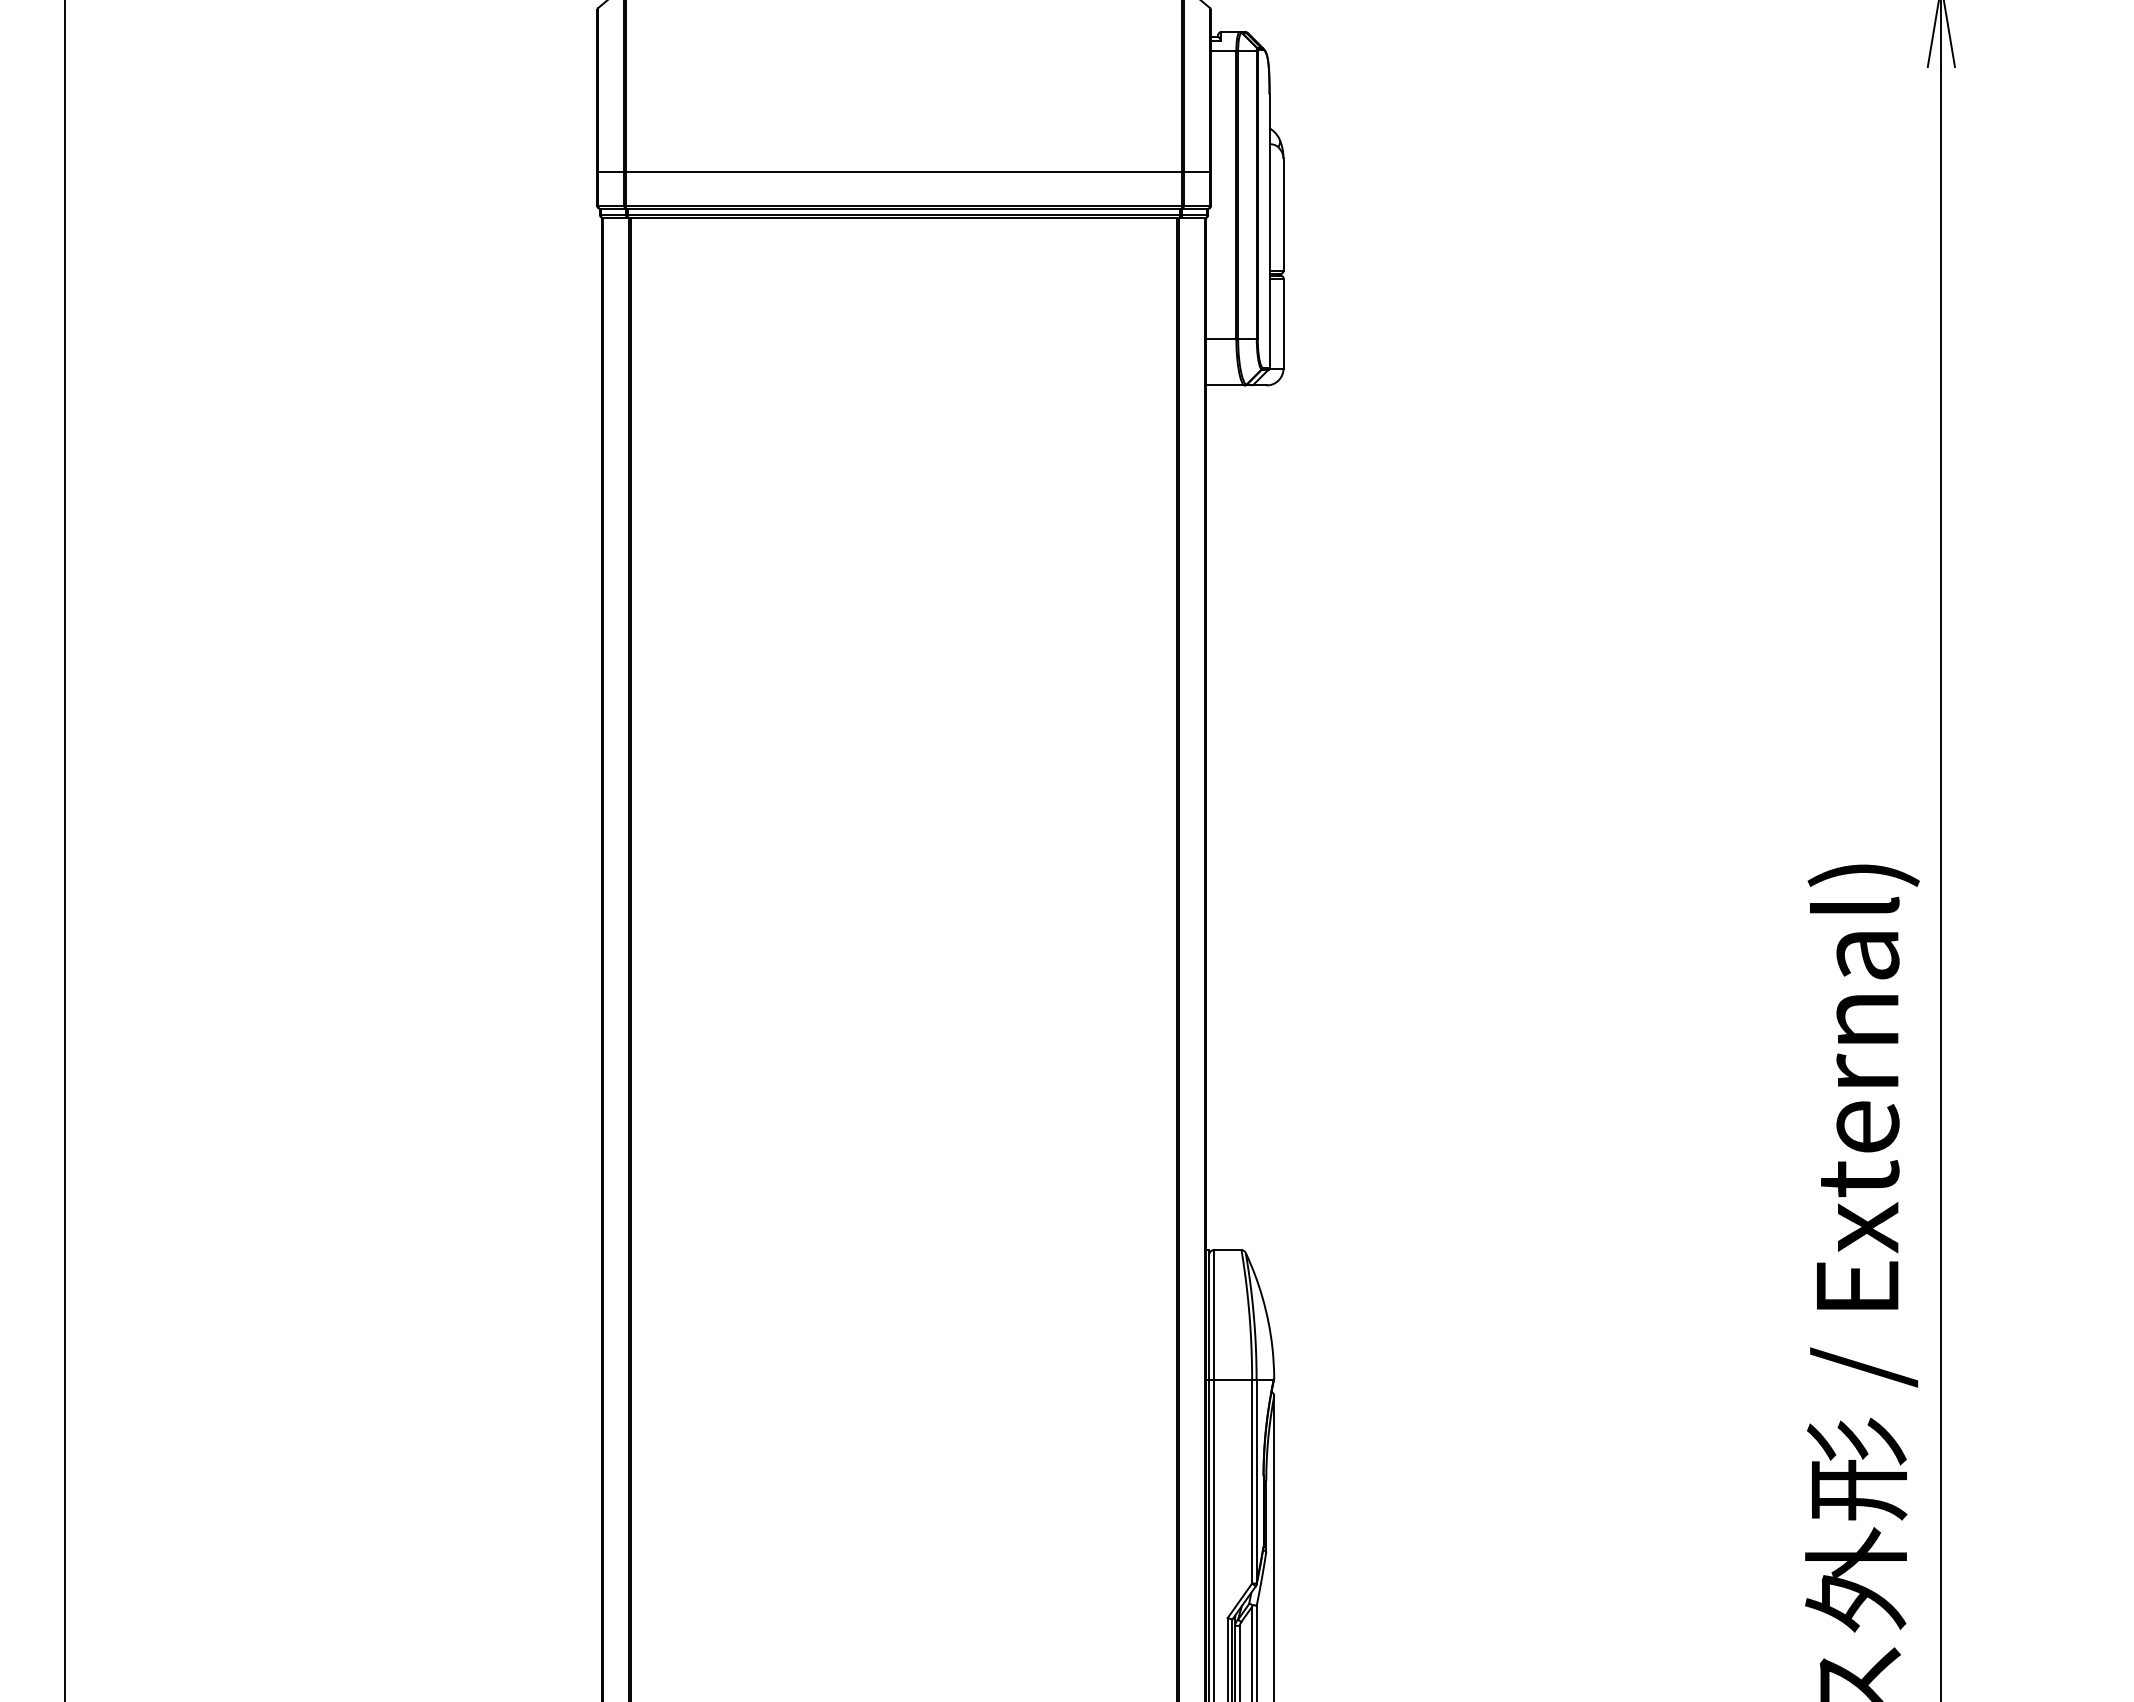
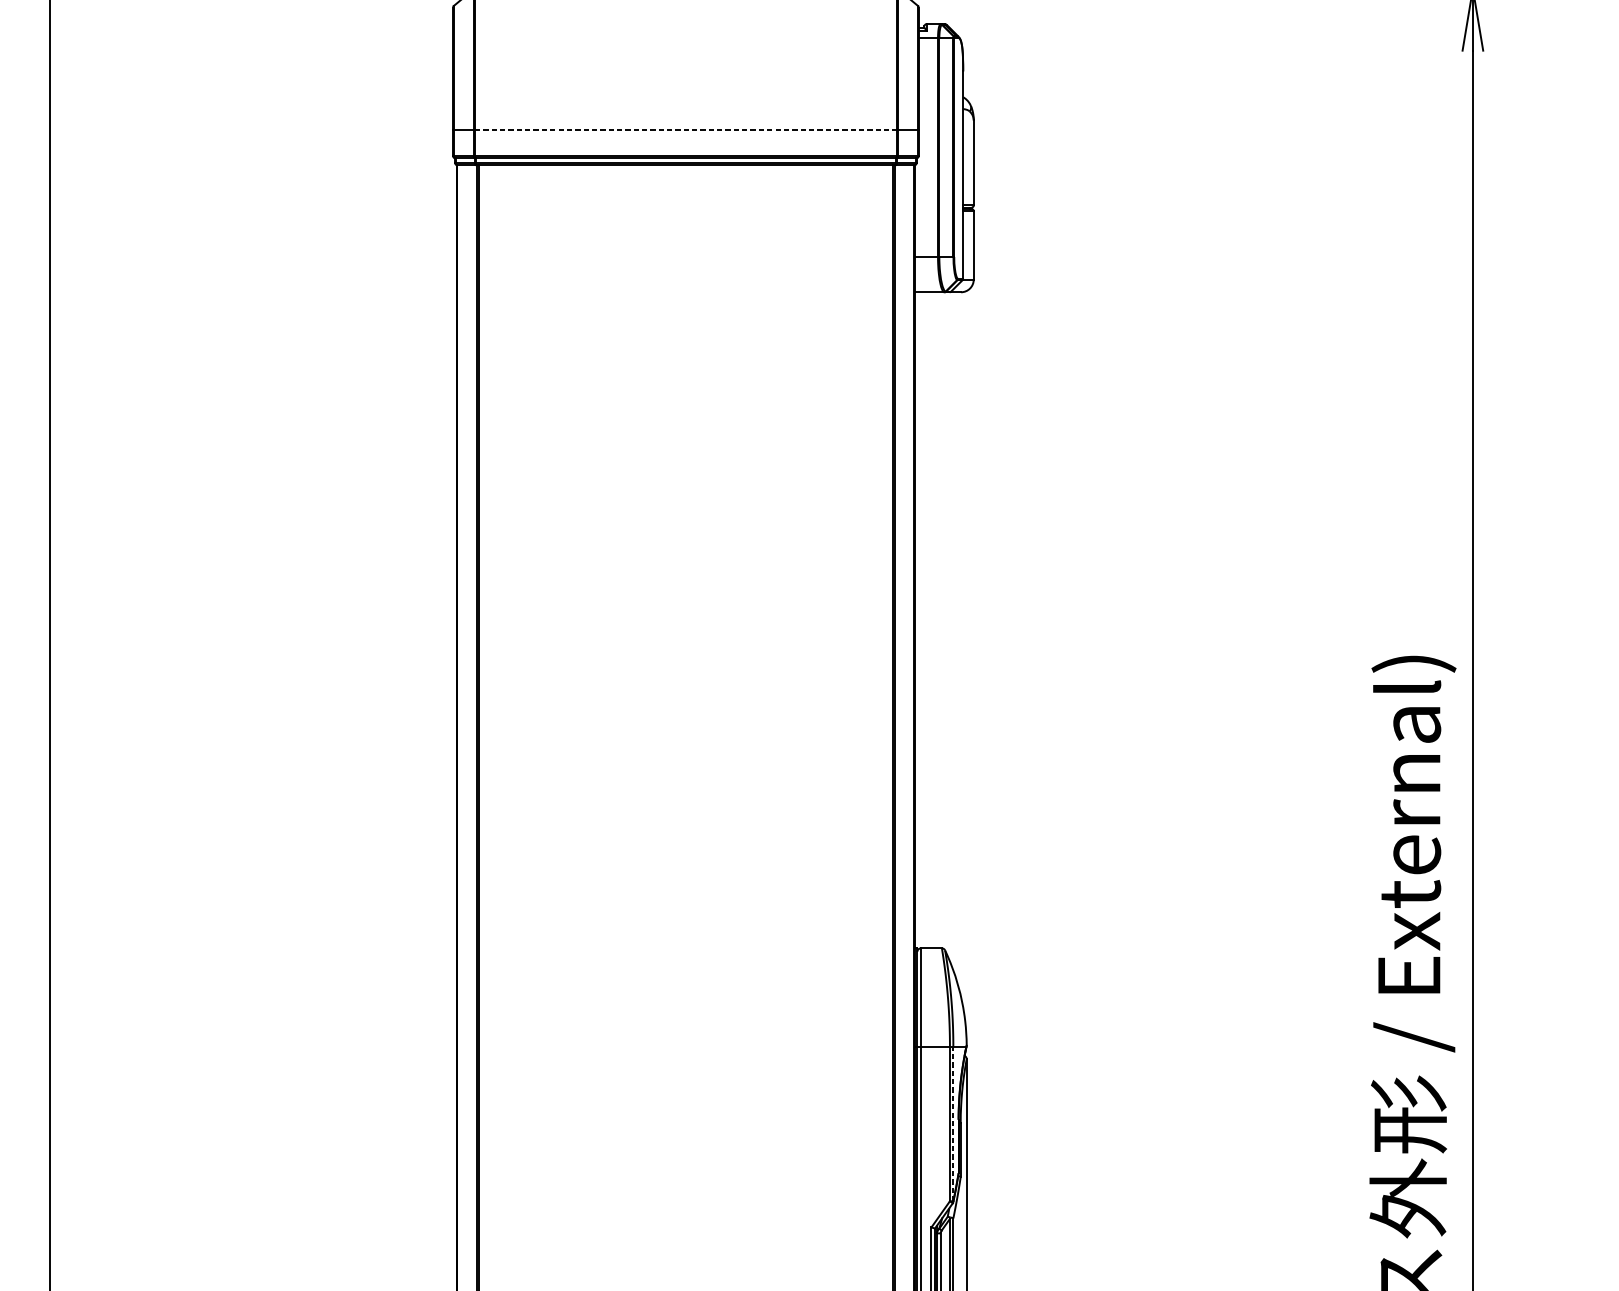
line: (904, 171) -> (686, 129), solid -> dashed
line: (1256, 1481) -> (953, 1123), solid -> dashed

